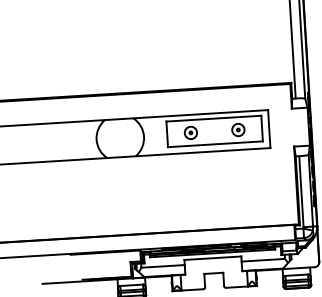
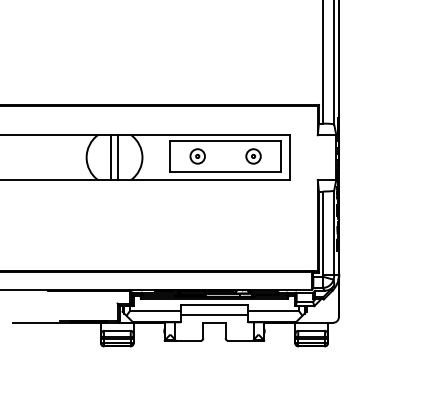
line: (123, 137) -> (118, 157), added
line: (116, 138) -> (110, 157), added
line: (212, 267) -> (213, 315), added

